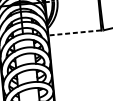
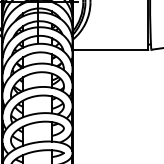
line: (74, 32) -> (109, 49), dashed -> solid

